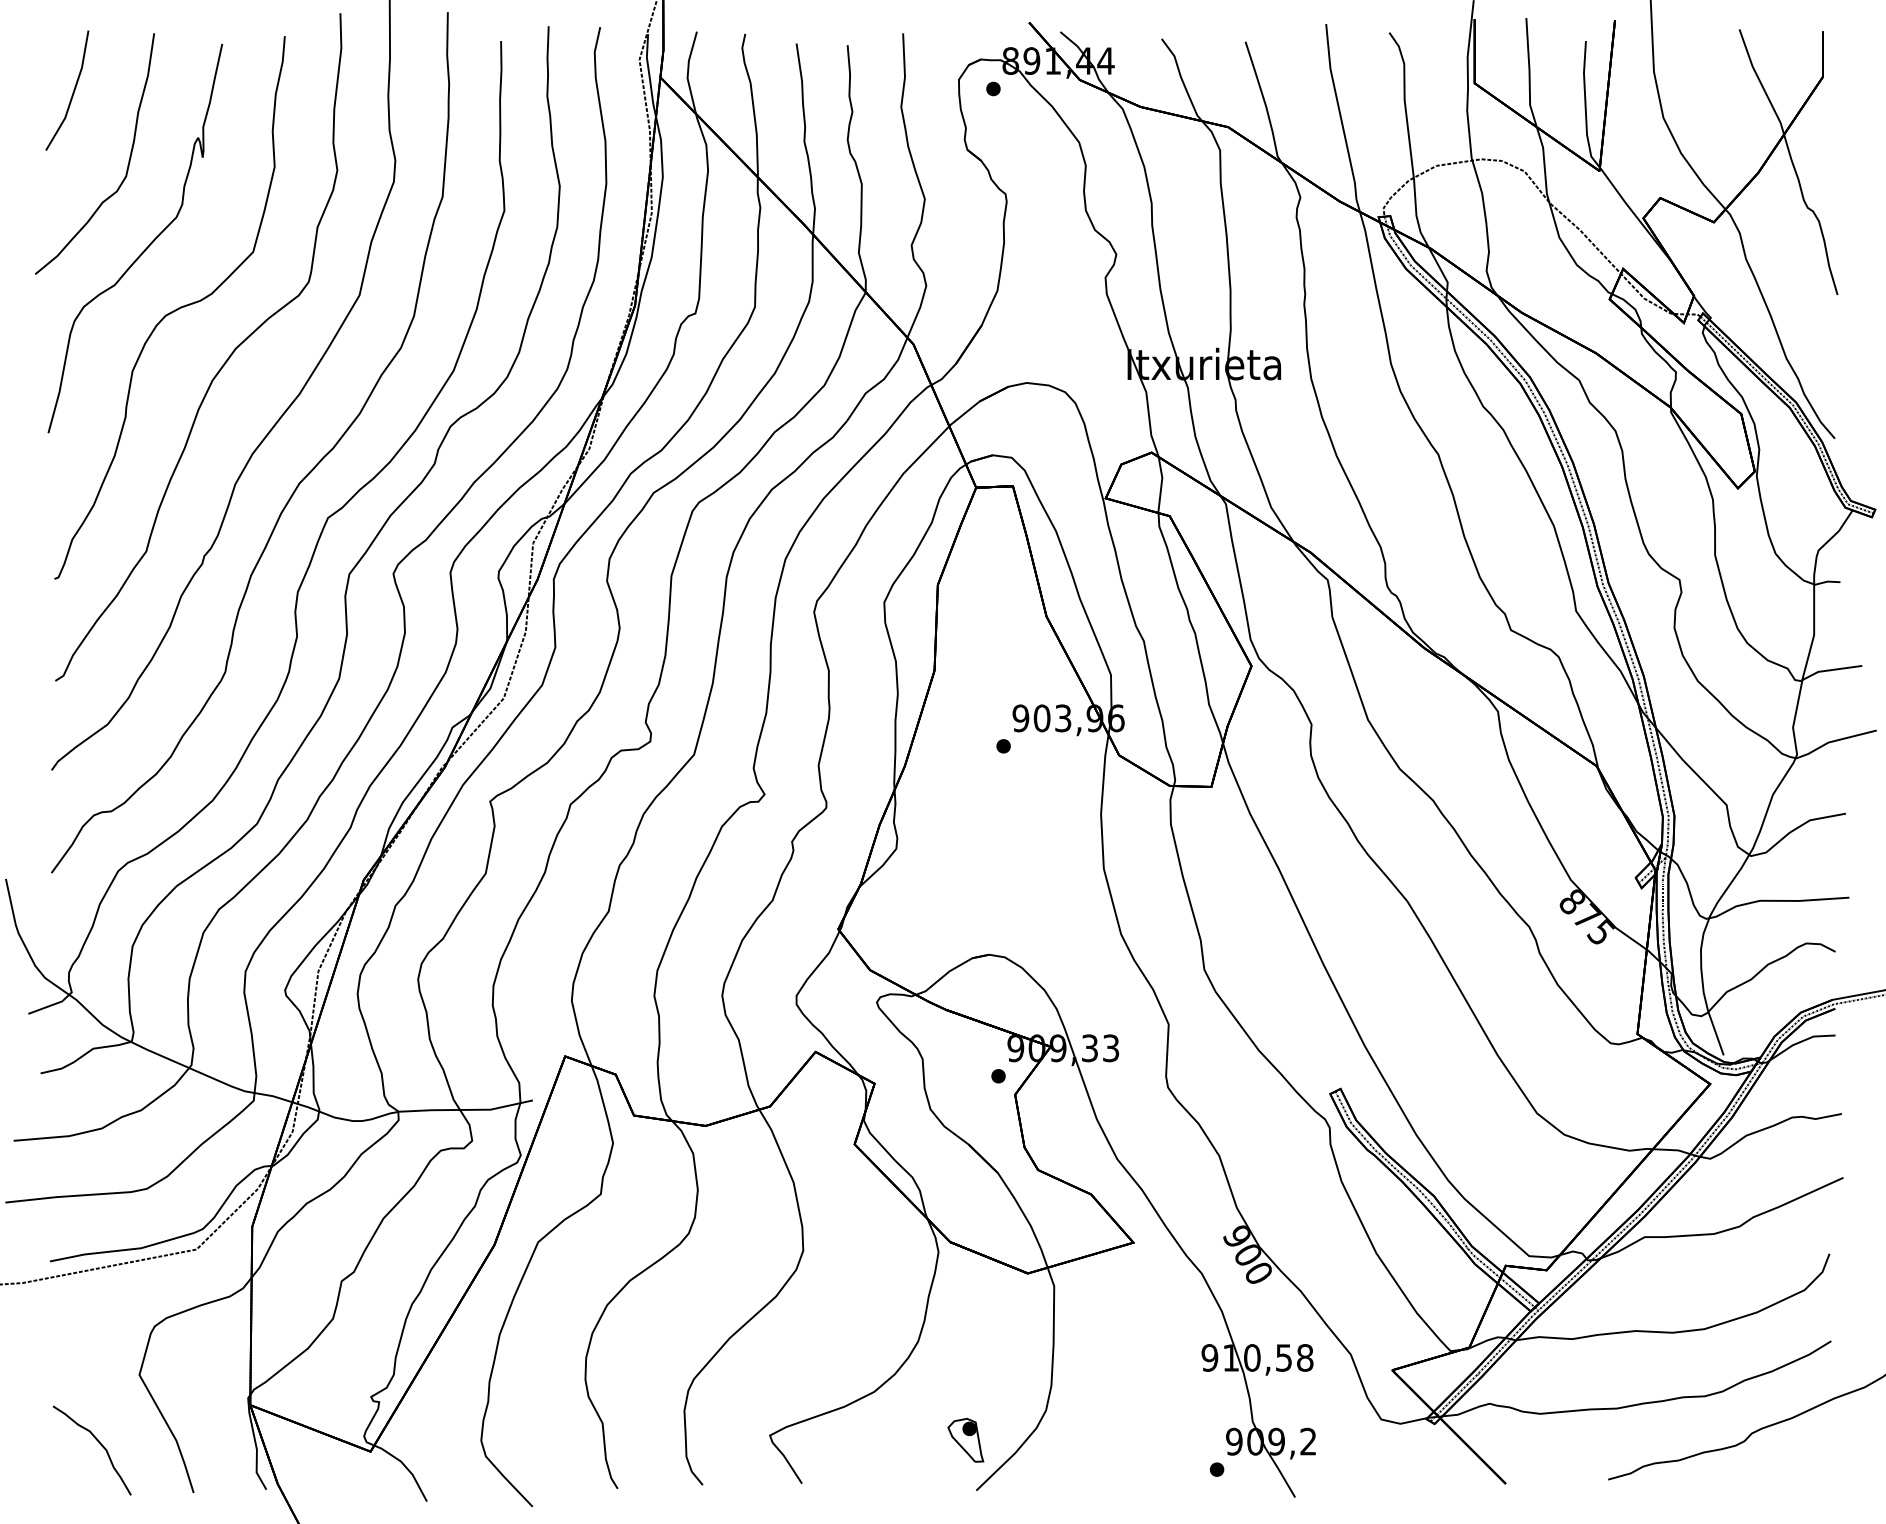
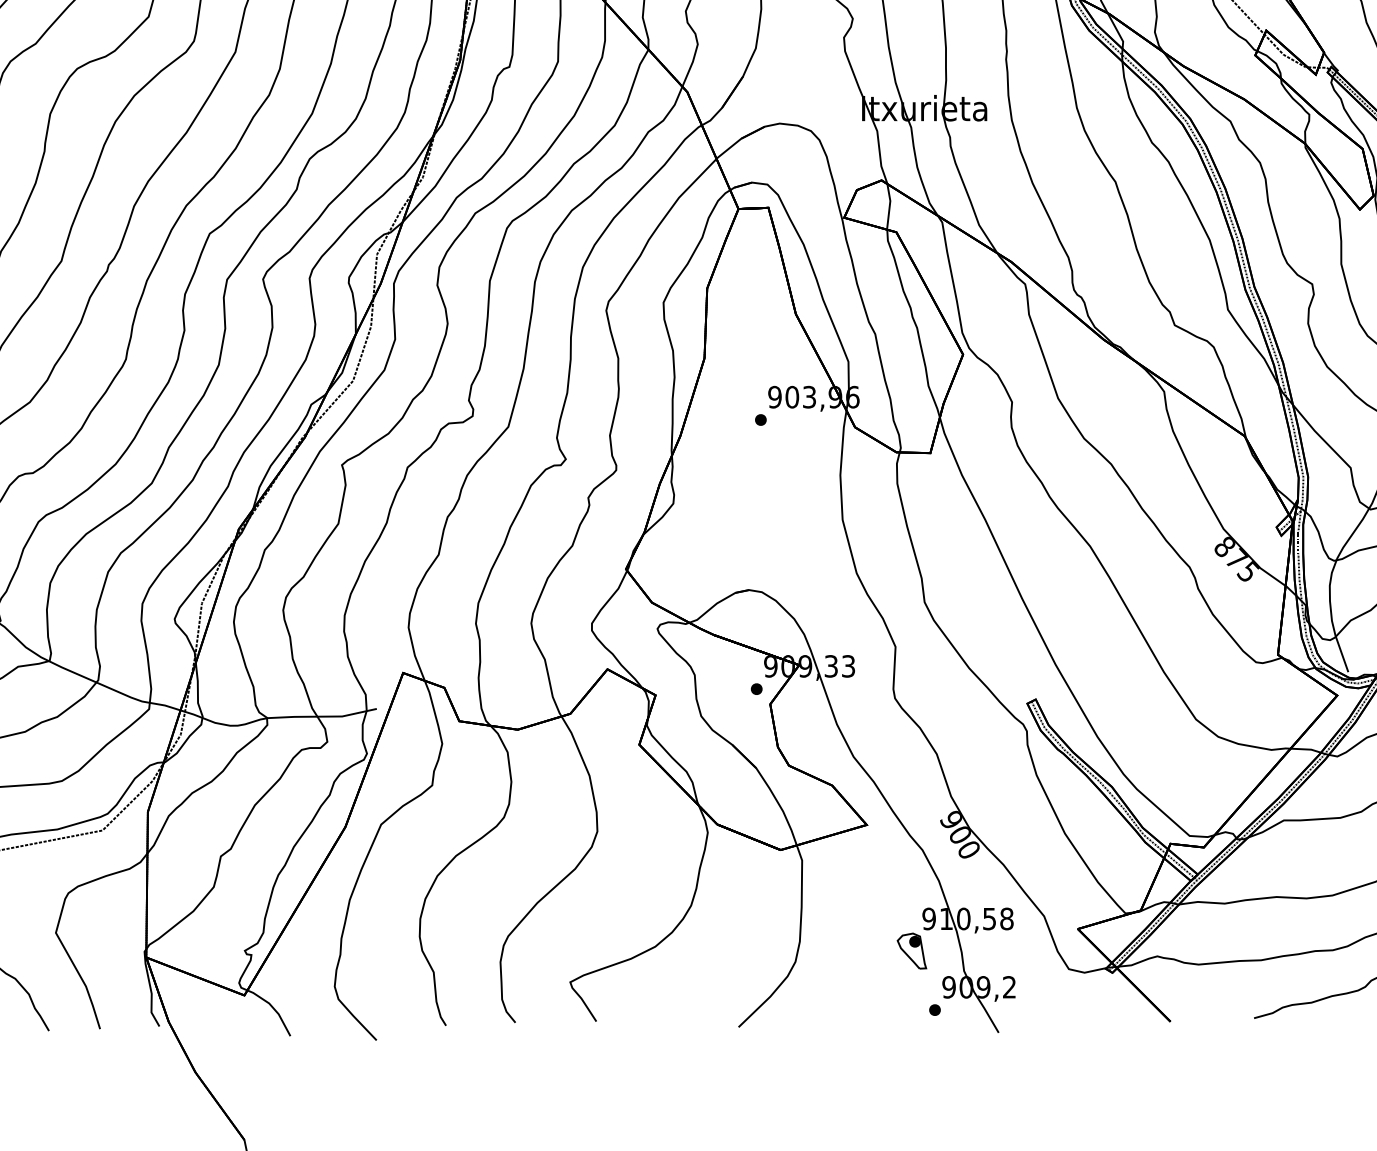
part: (965, 1440) -> (911, 951), moved

